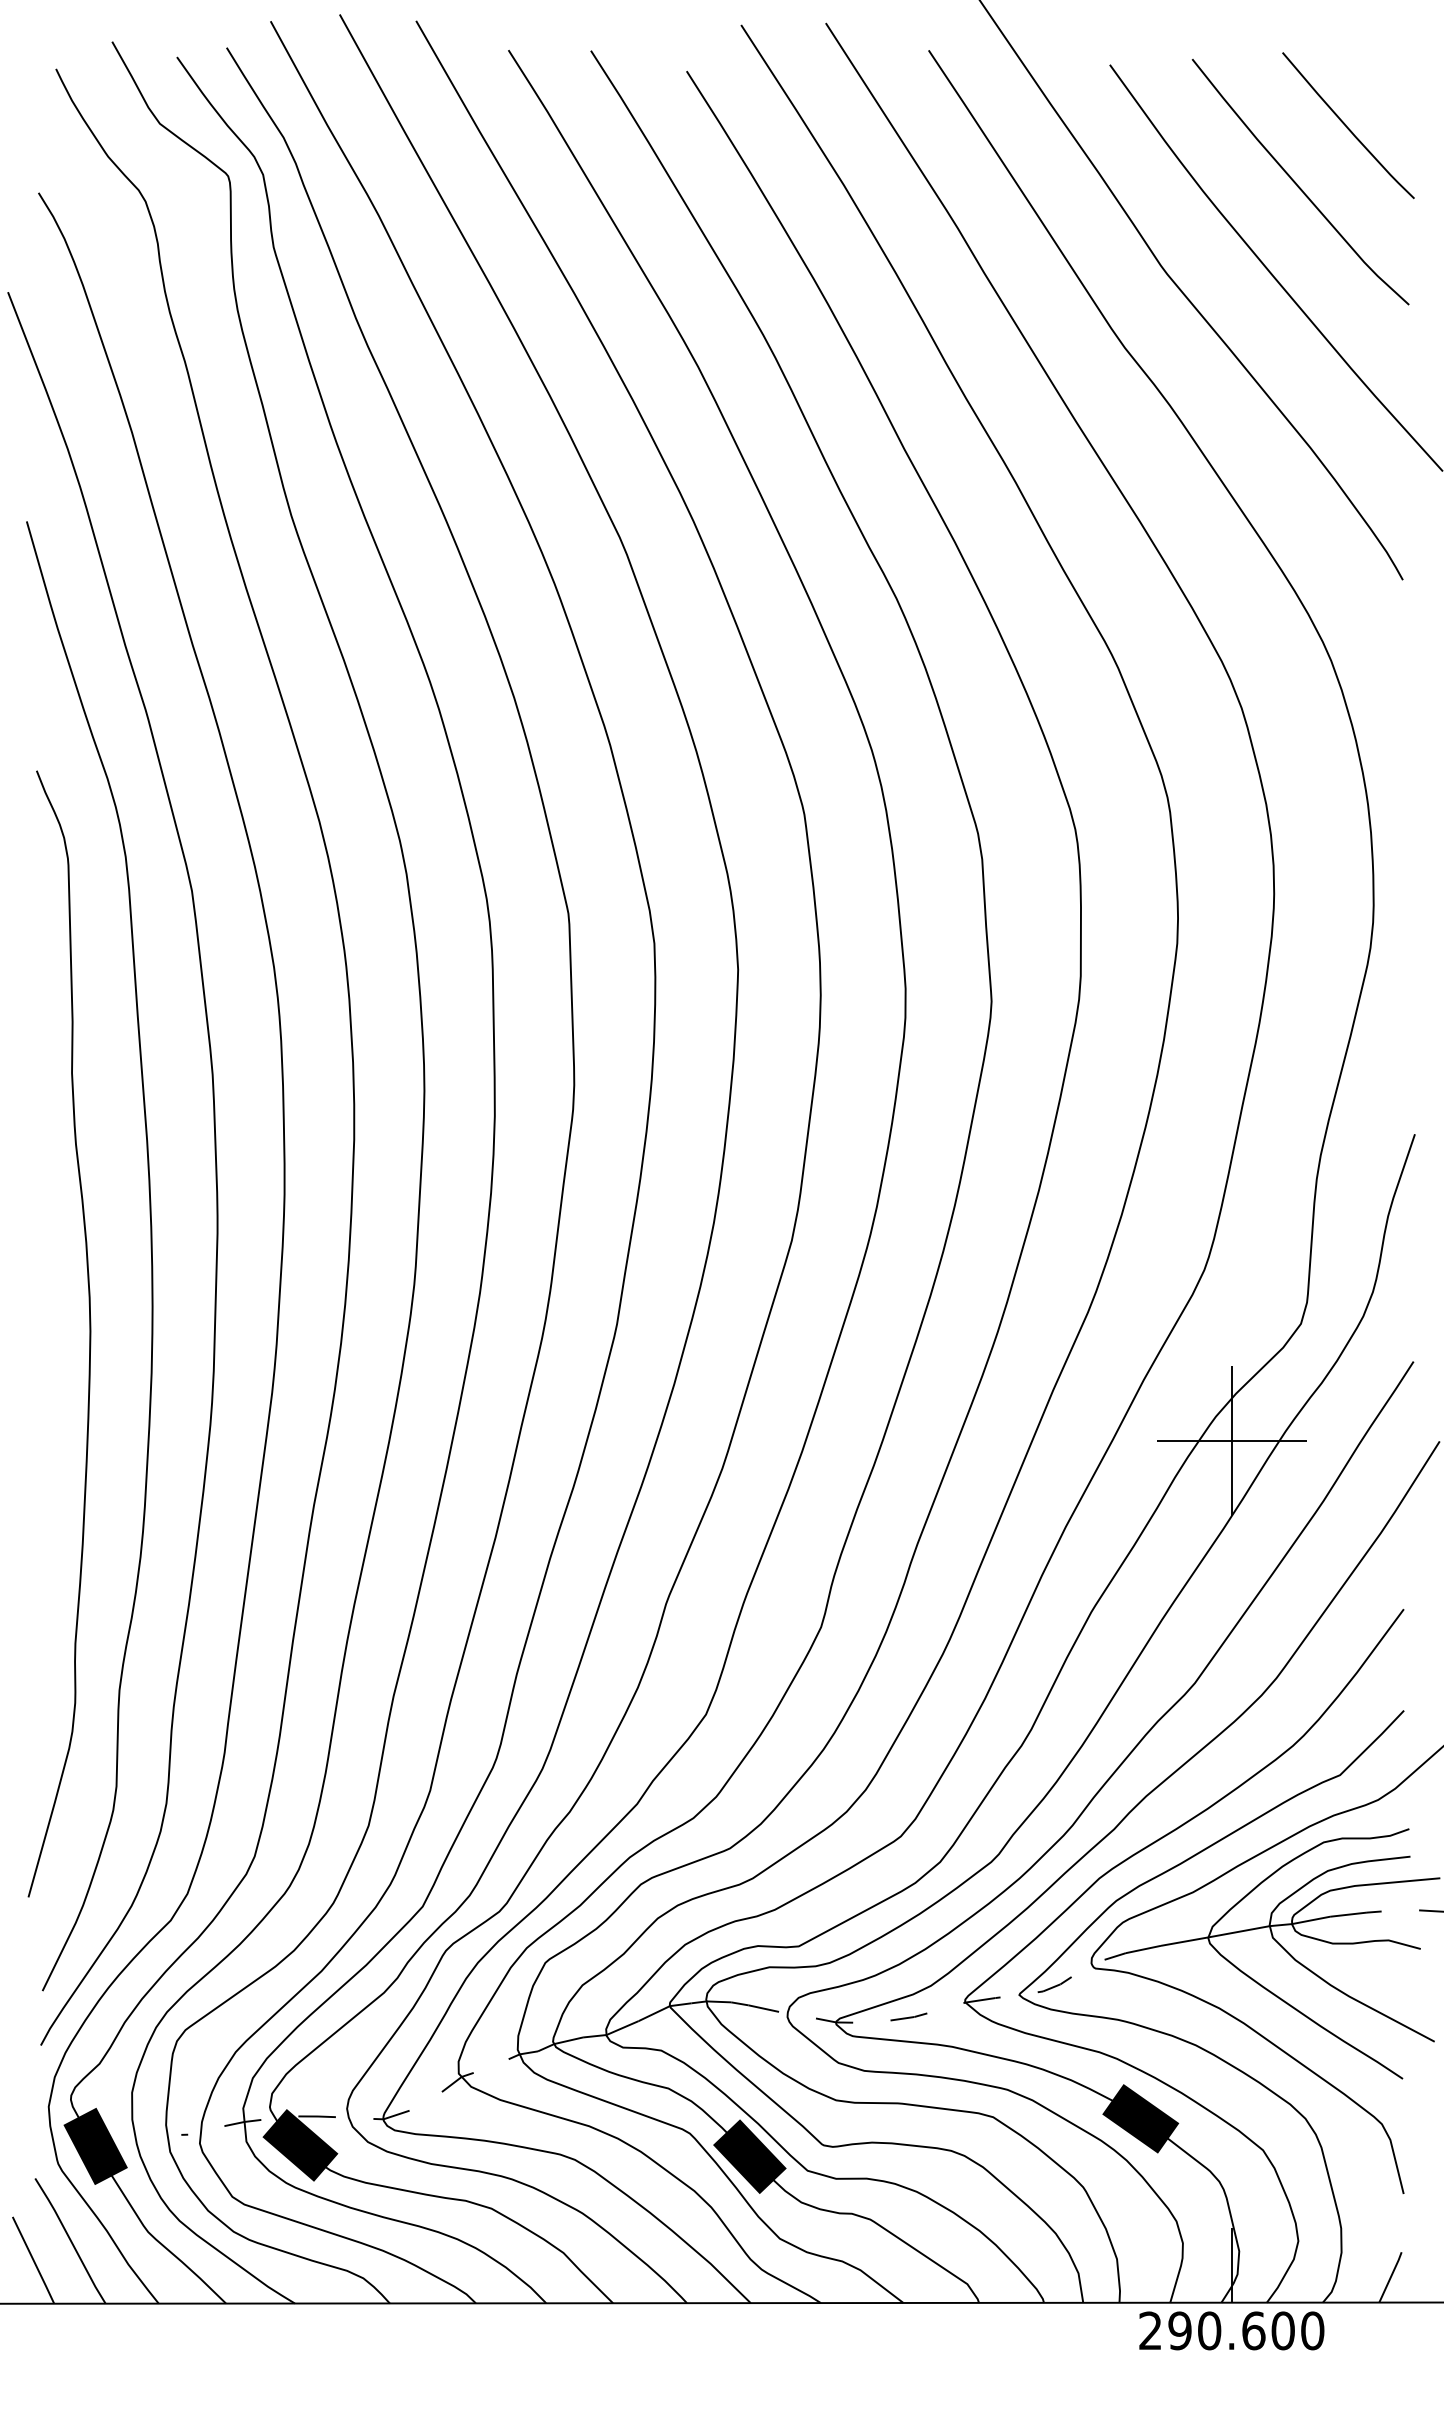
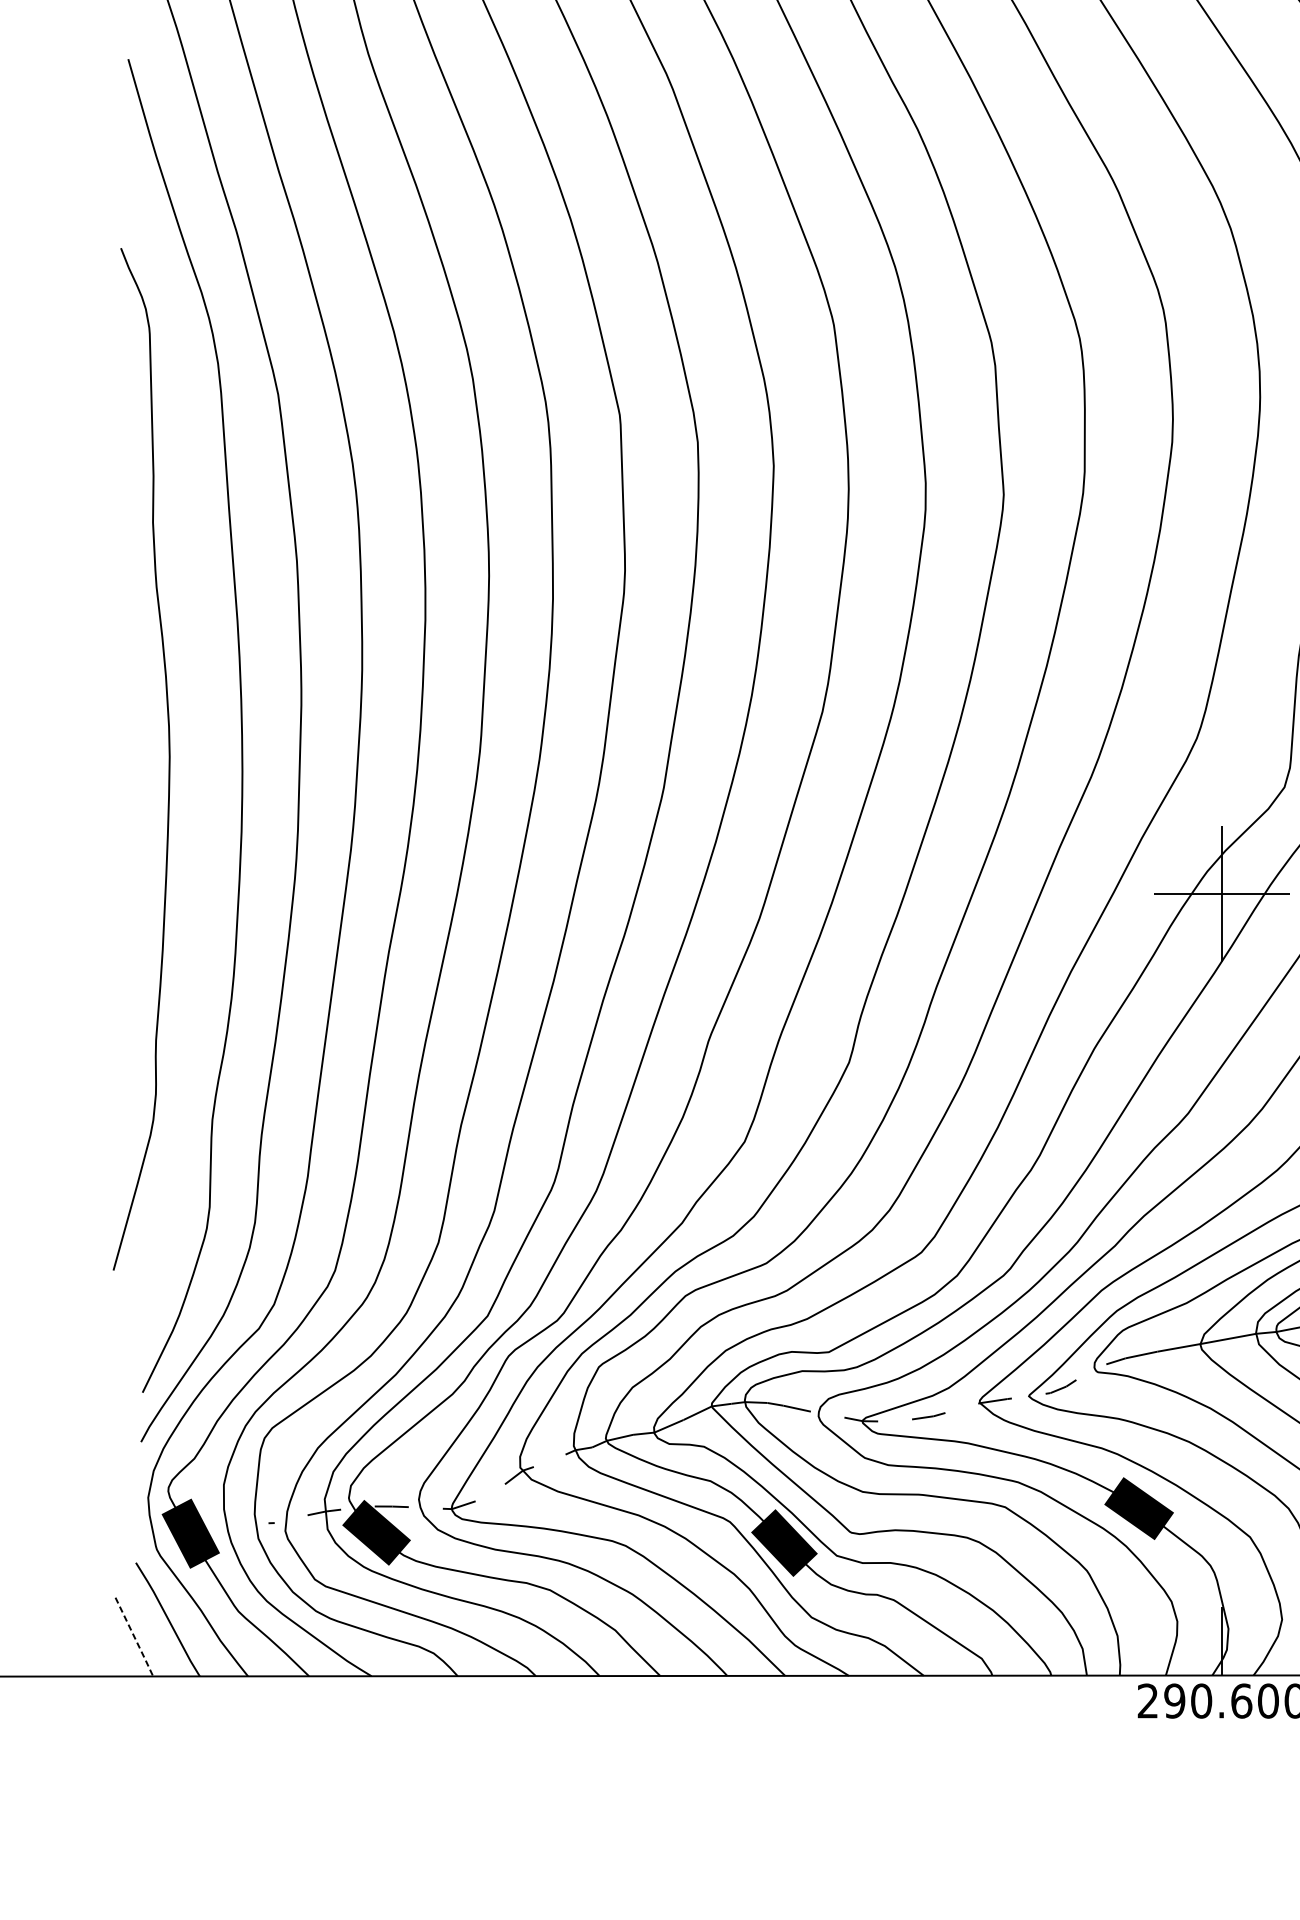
curve: (89, 1333) -> (168, 758), moved
line: (34, 2261) -> (135, 1638), solid -> dashed

